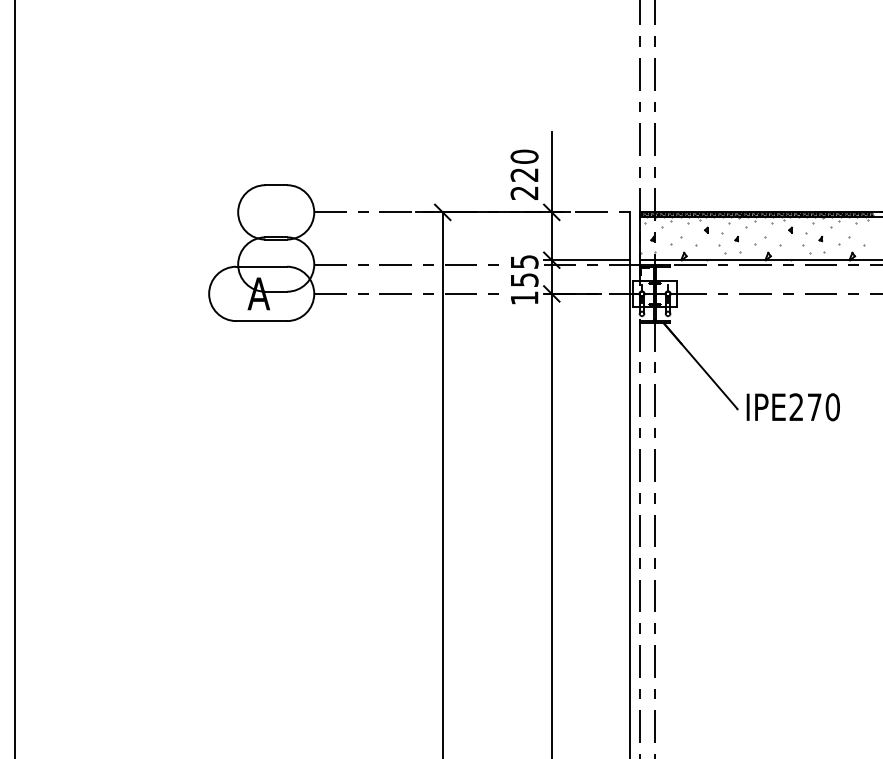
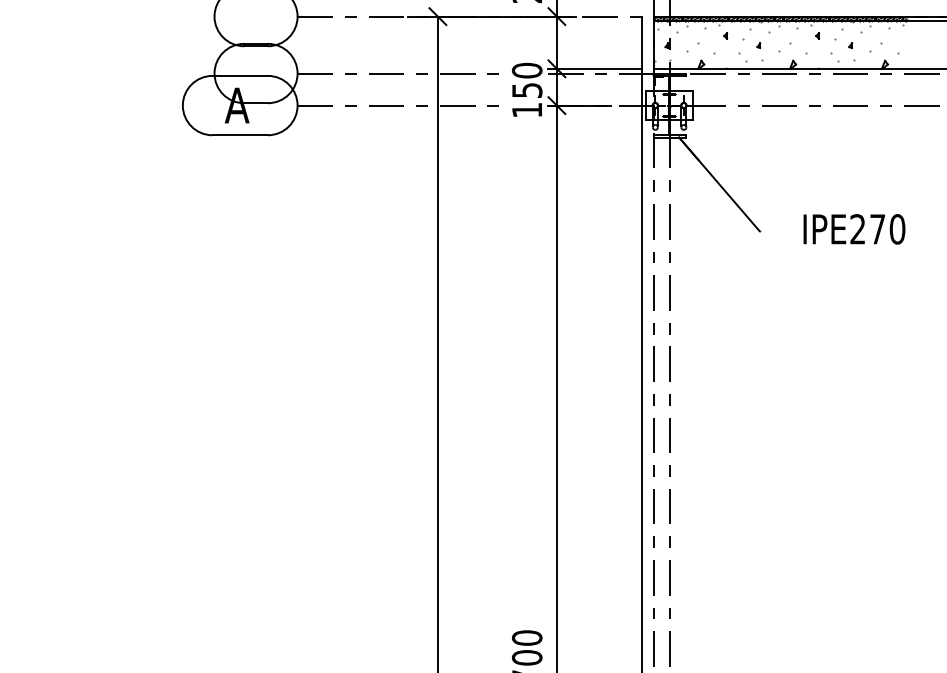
text: (524, 261) -> (527, 70), 155 -> 150
text: (792, 407) -> (853, 229), moved

